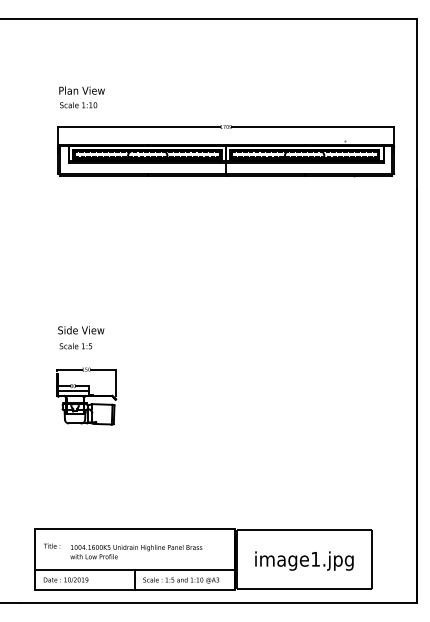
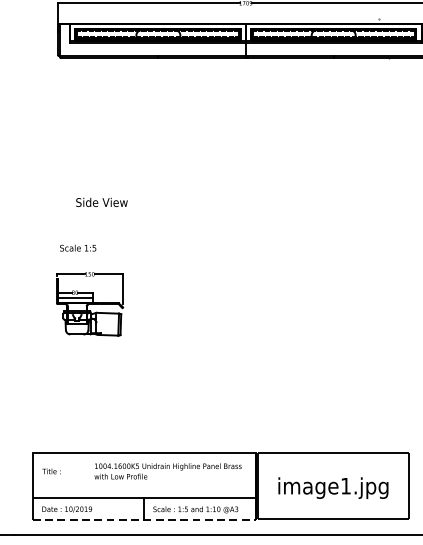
text: (81, 330) -> (102, 202), moved
text: (136, 552) -> (168, 471), moved
line: (135, 589) -> (144, 519), solid -> dashed

